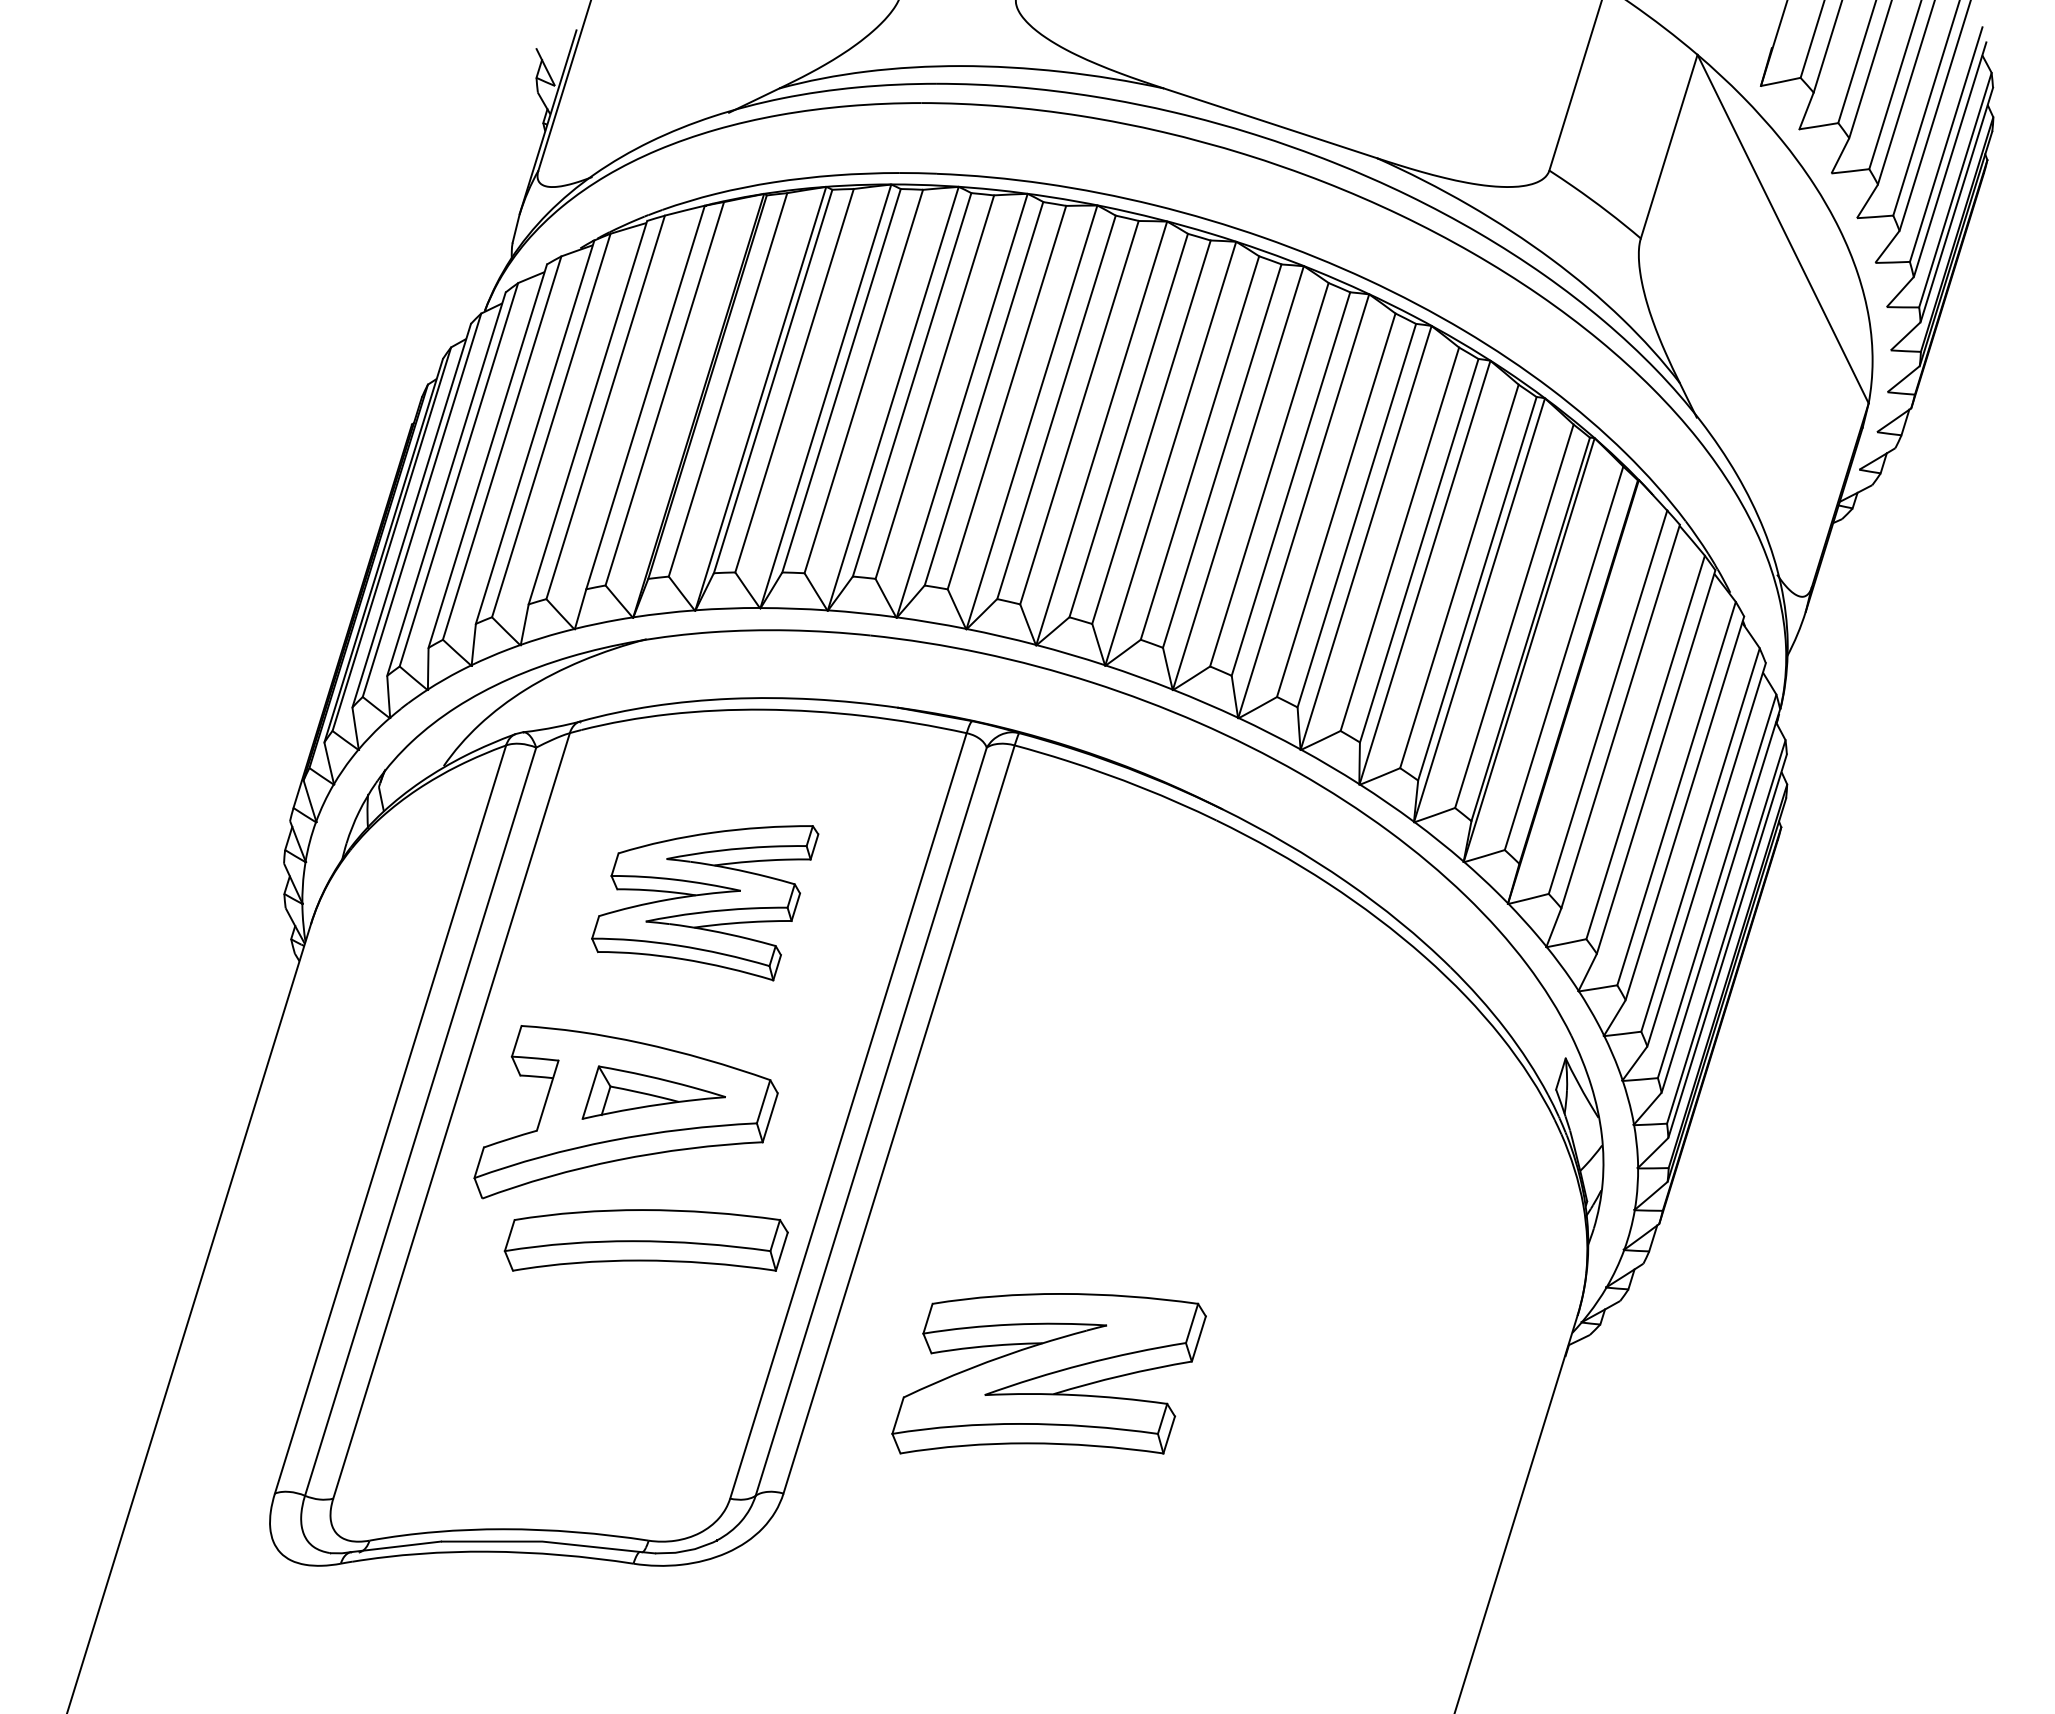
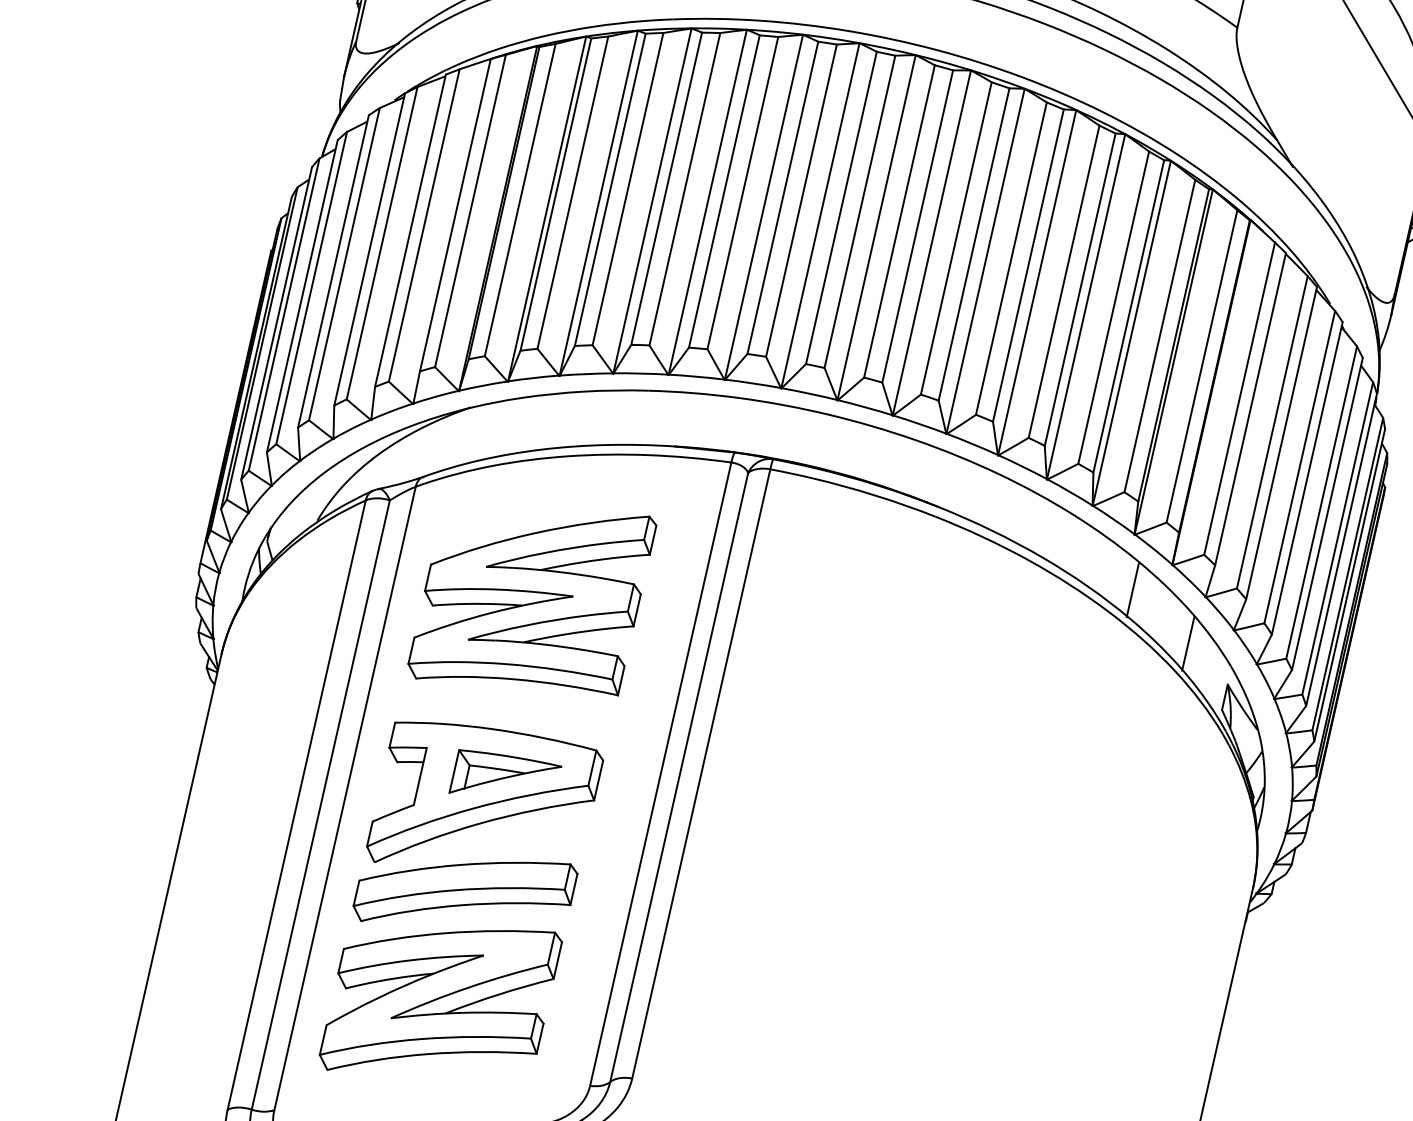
part: (704, 903) -> (533, 614), size x1.43
line: (1455, 930) -> (1132, 589), added
line: (1520, 1003) -> (1188, 643), added
part: (645, 1240) -> (464, 888), moved
part: (1048, 1373) -> (440, 997), moved

